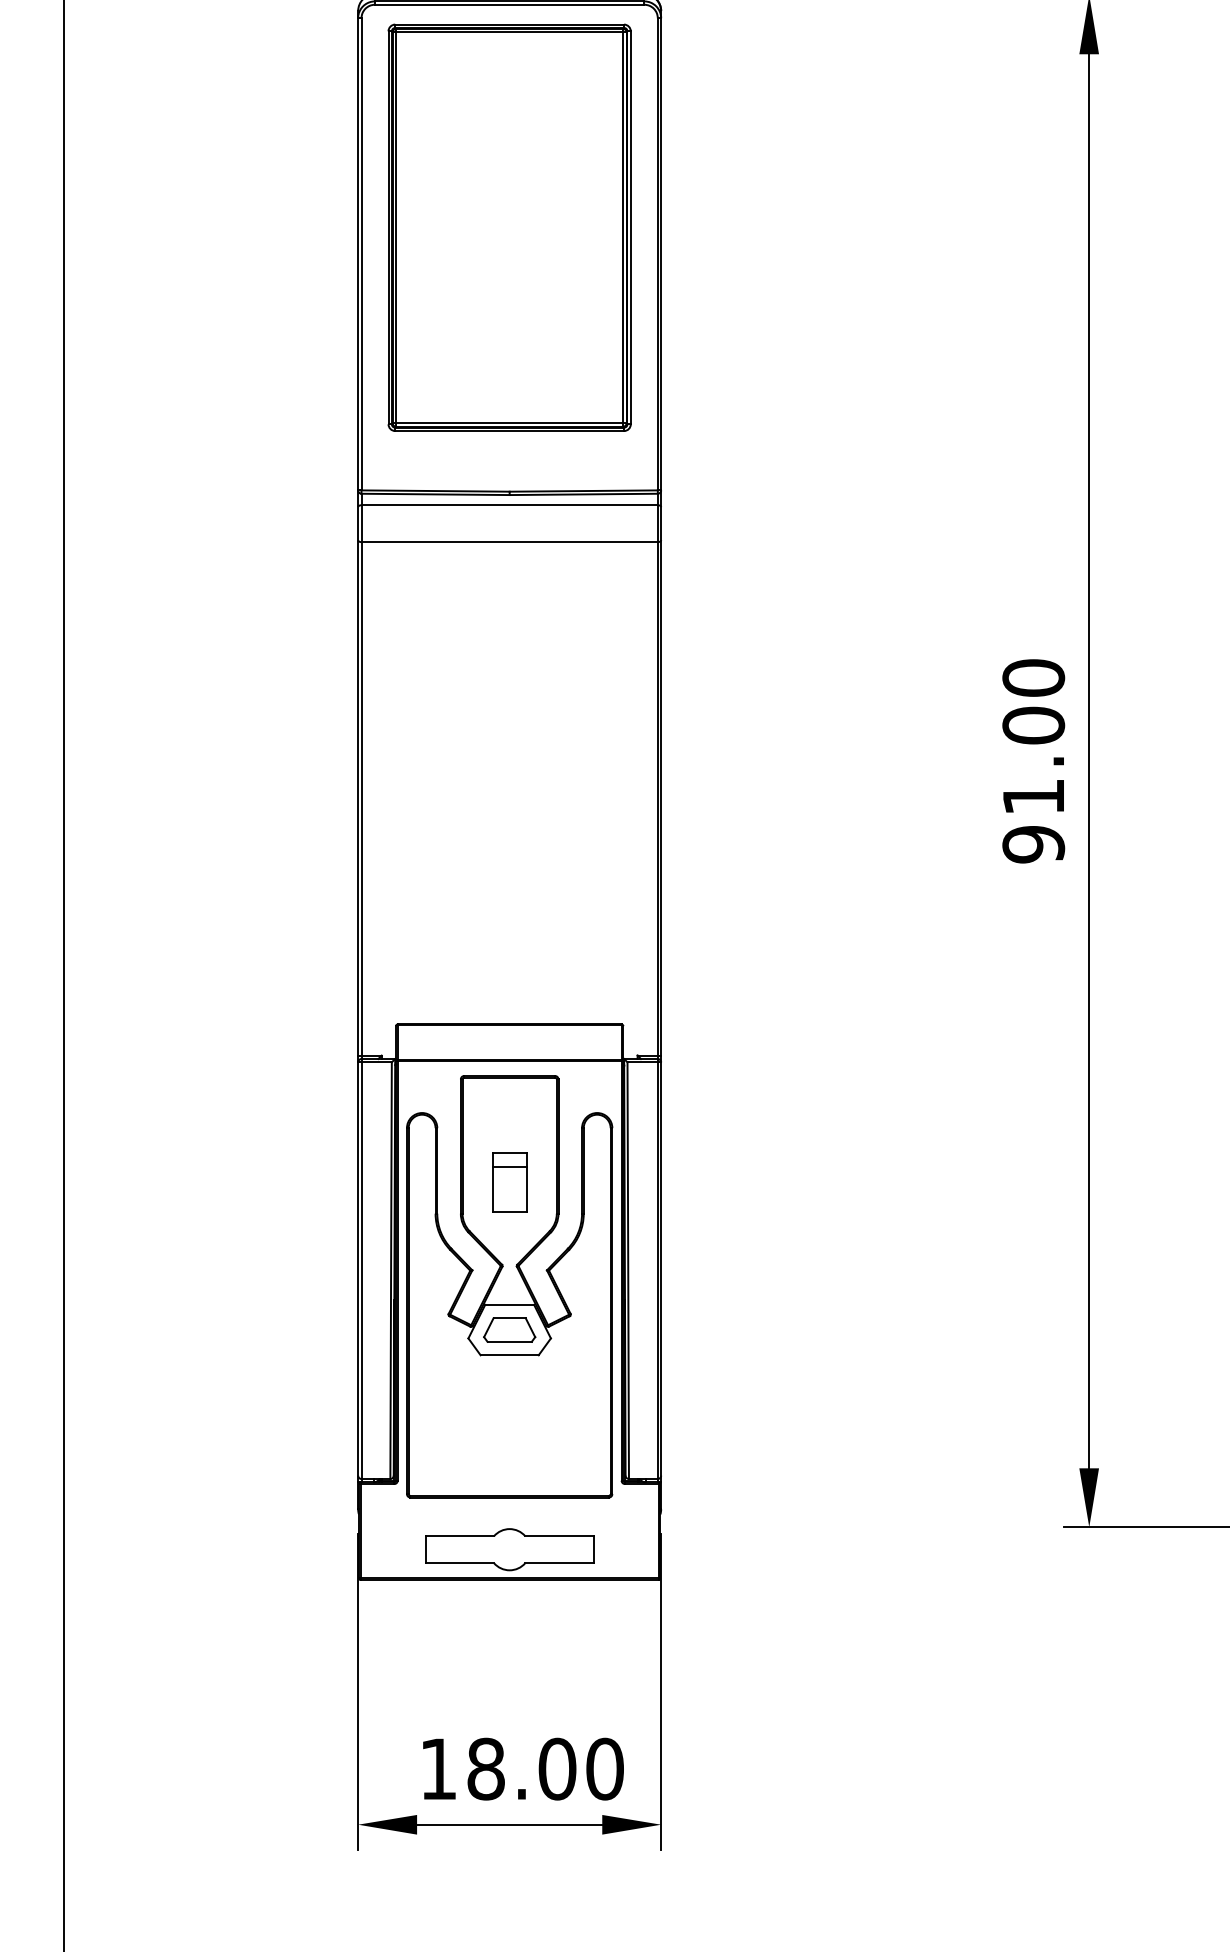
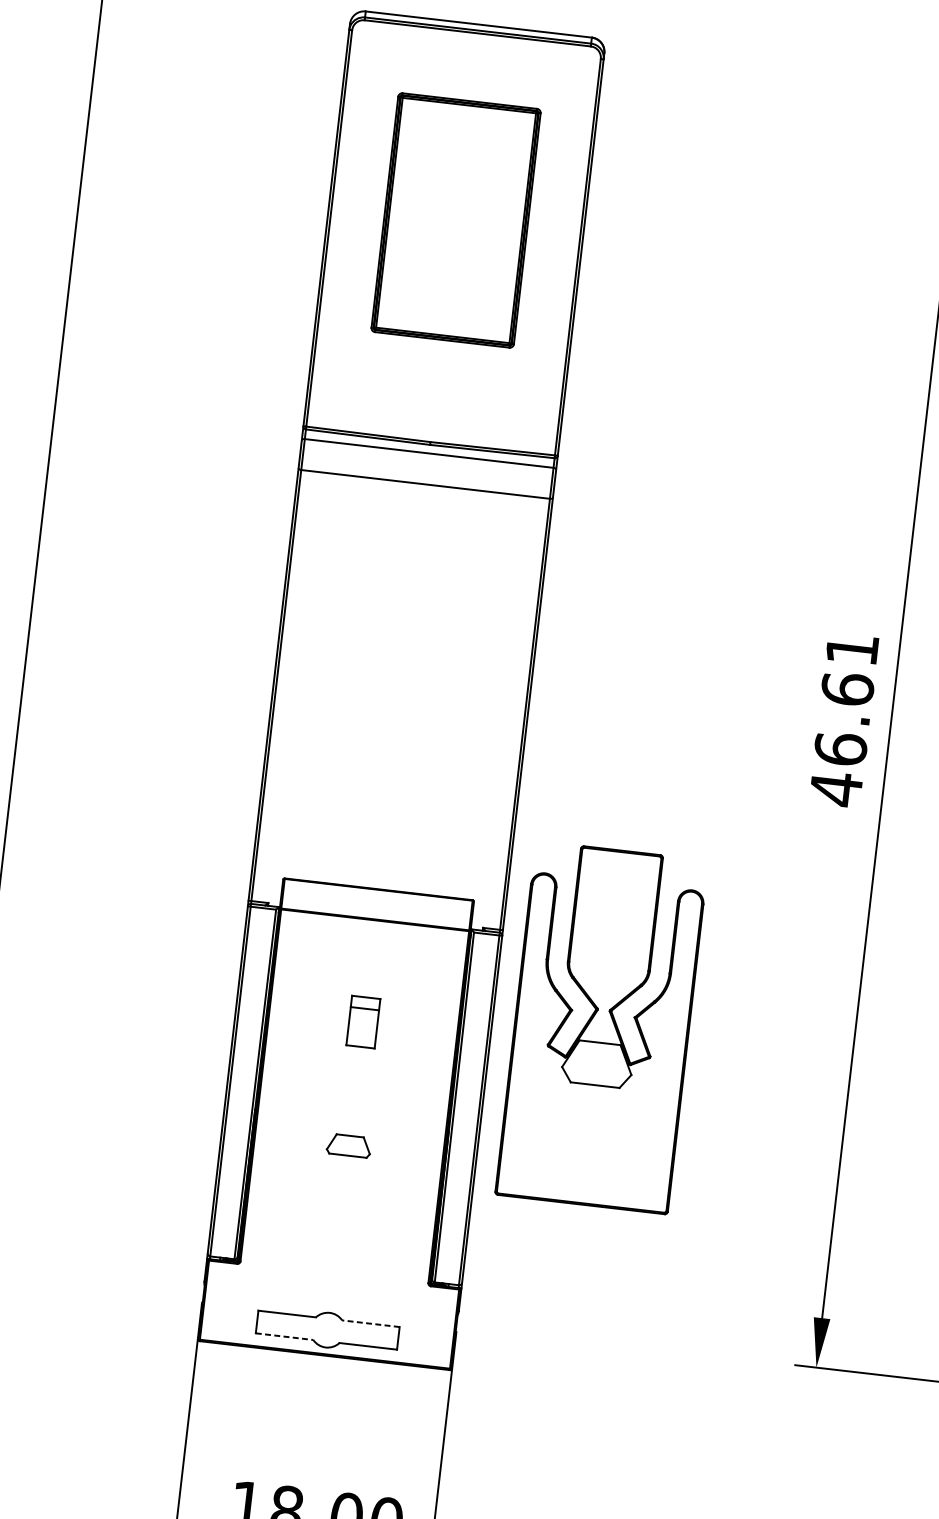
part: (509, 227) -> (456, 220), size x0.7
text: (1033, 761) -> (844, 719), 91.00 -> 46.61
part: (509, 1286) -> (601, 1027), moved
line: (559, 1536) -> (370, 1323), solid -> dashed
line: (460, 1563) -> (285, 1336), solid -> dashed

